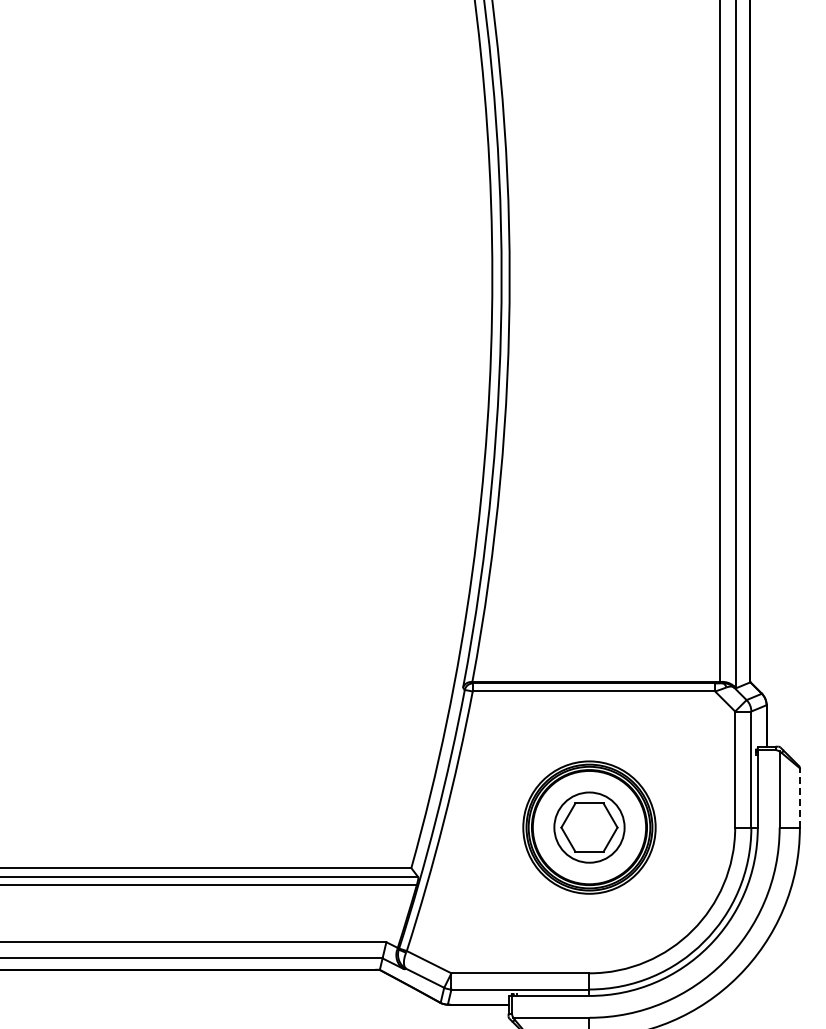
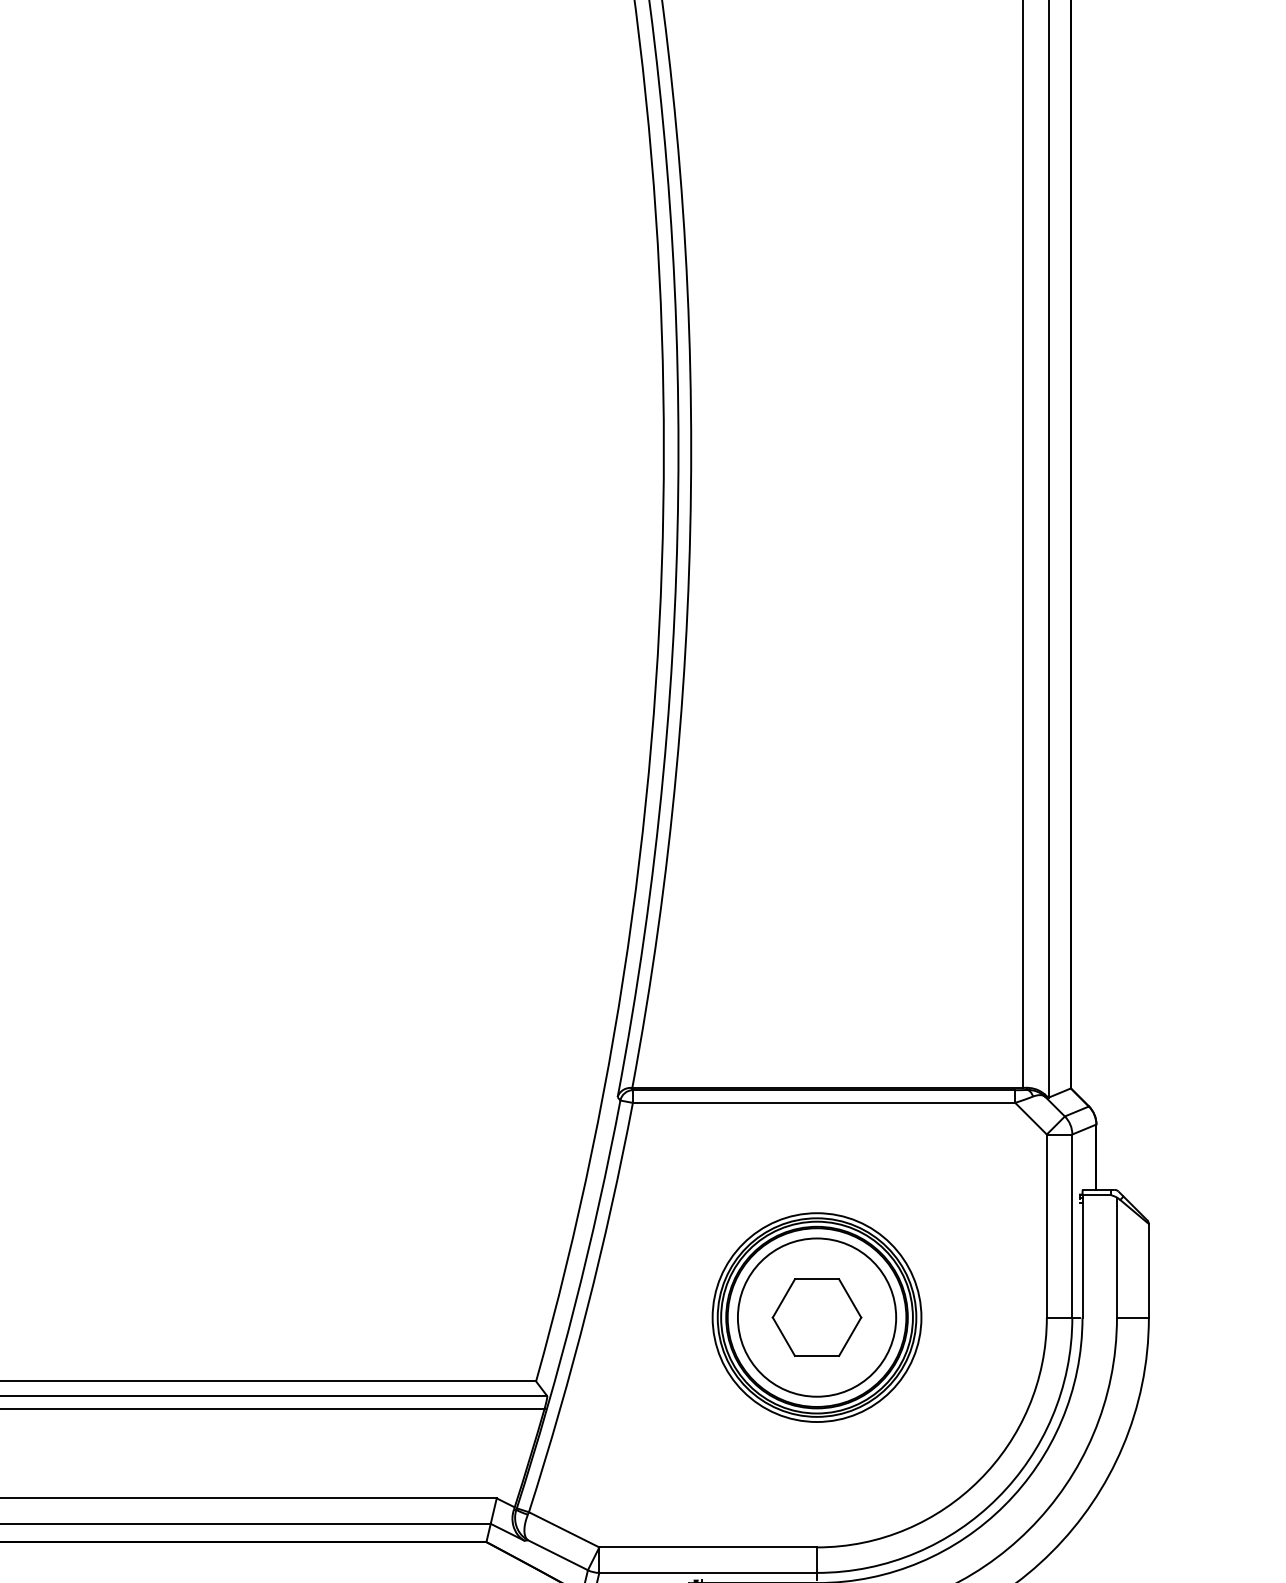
line: (799, 797) -> (1148, 1270), dashed -> solid
circle: (589, 827) -> (817, 1317), size x1.43

